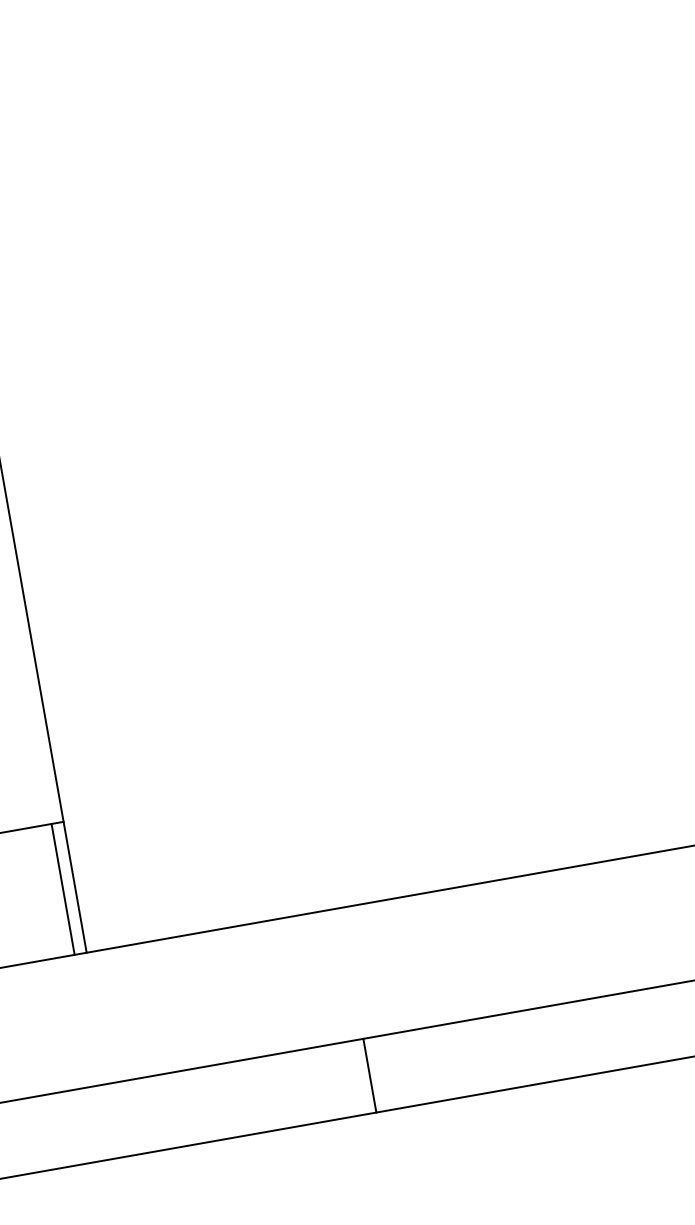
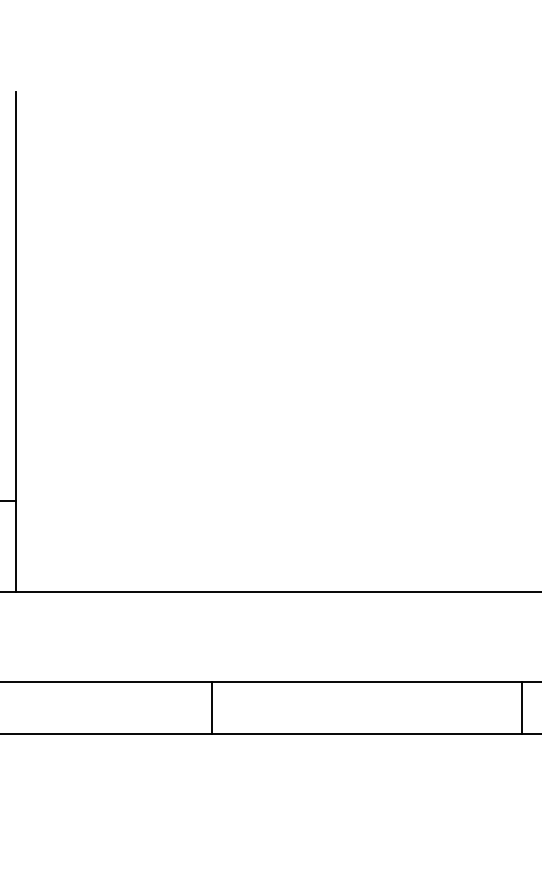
line: (63, 888) -> (8, 545), removed
line: (369, 1075) -> (212, 707), moved

